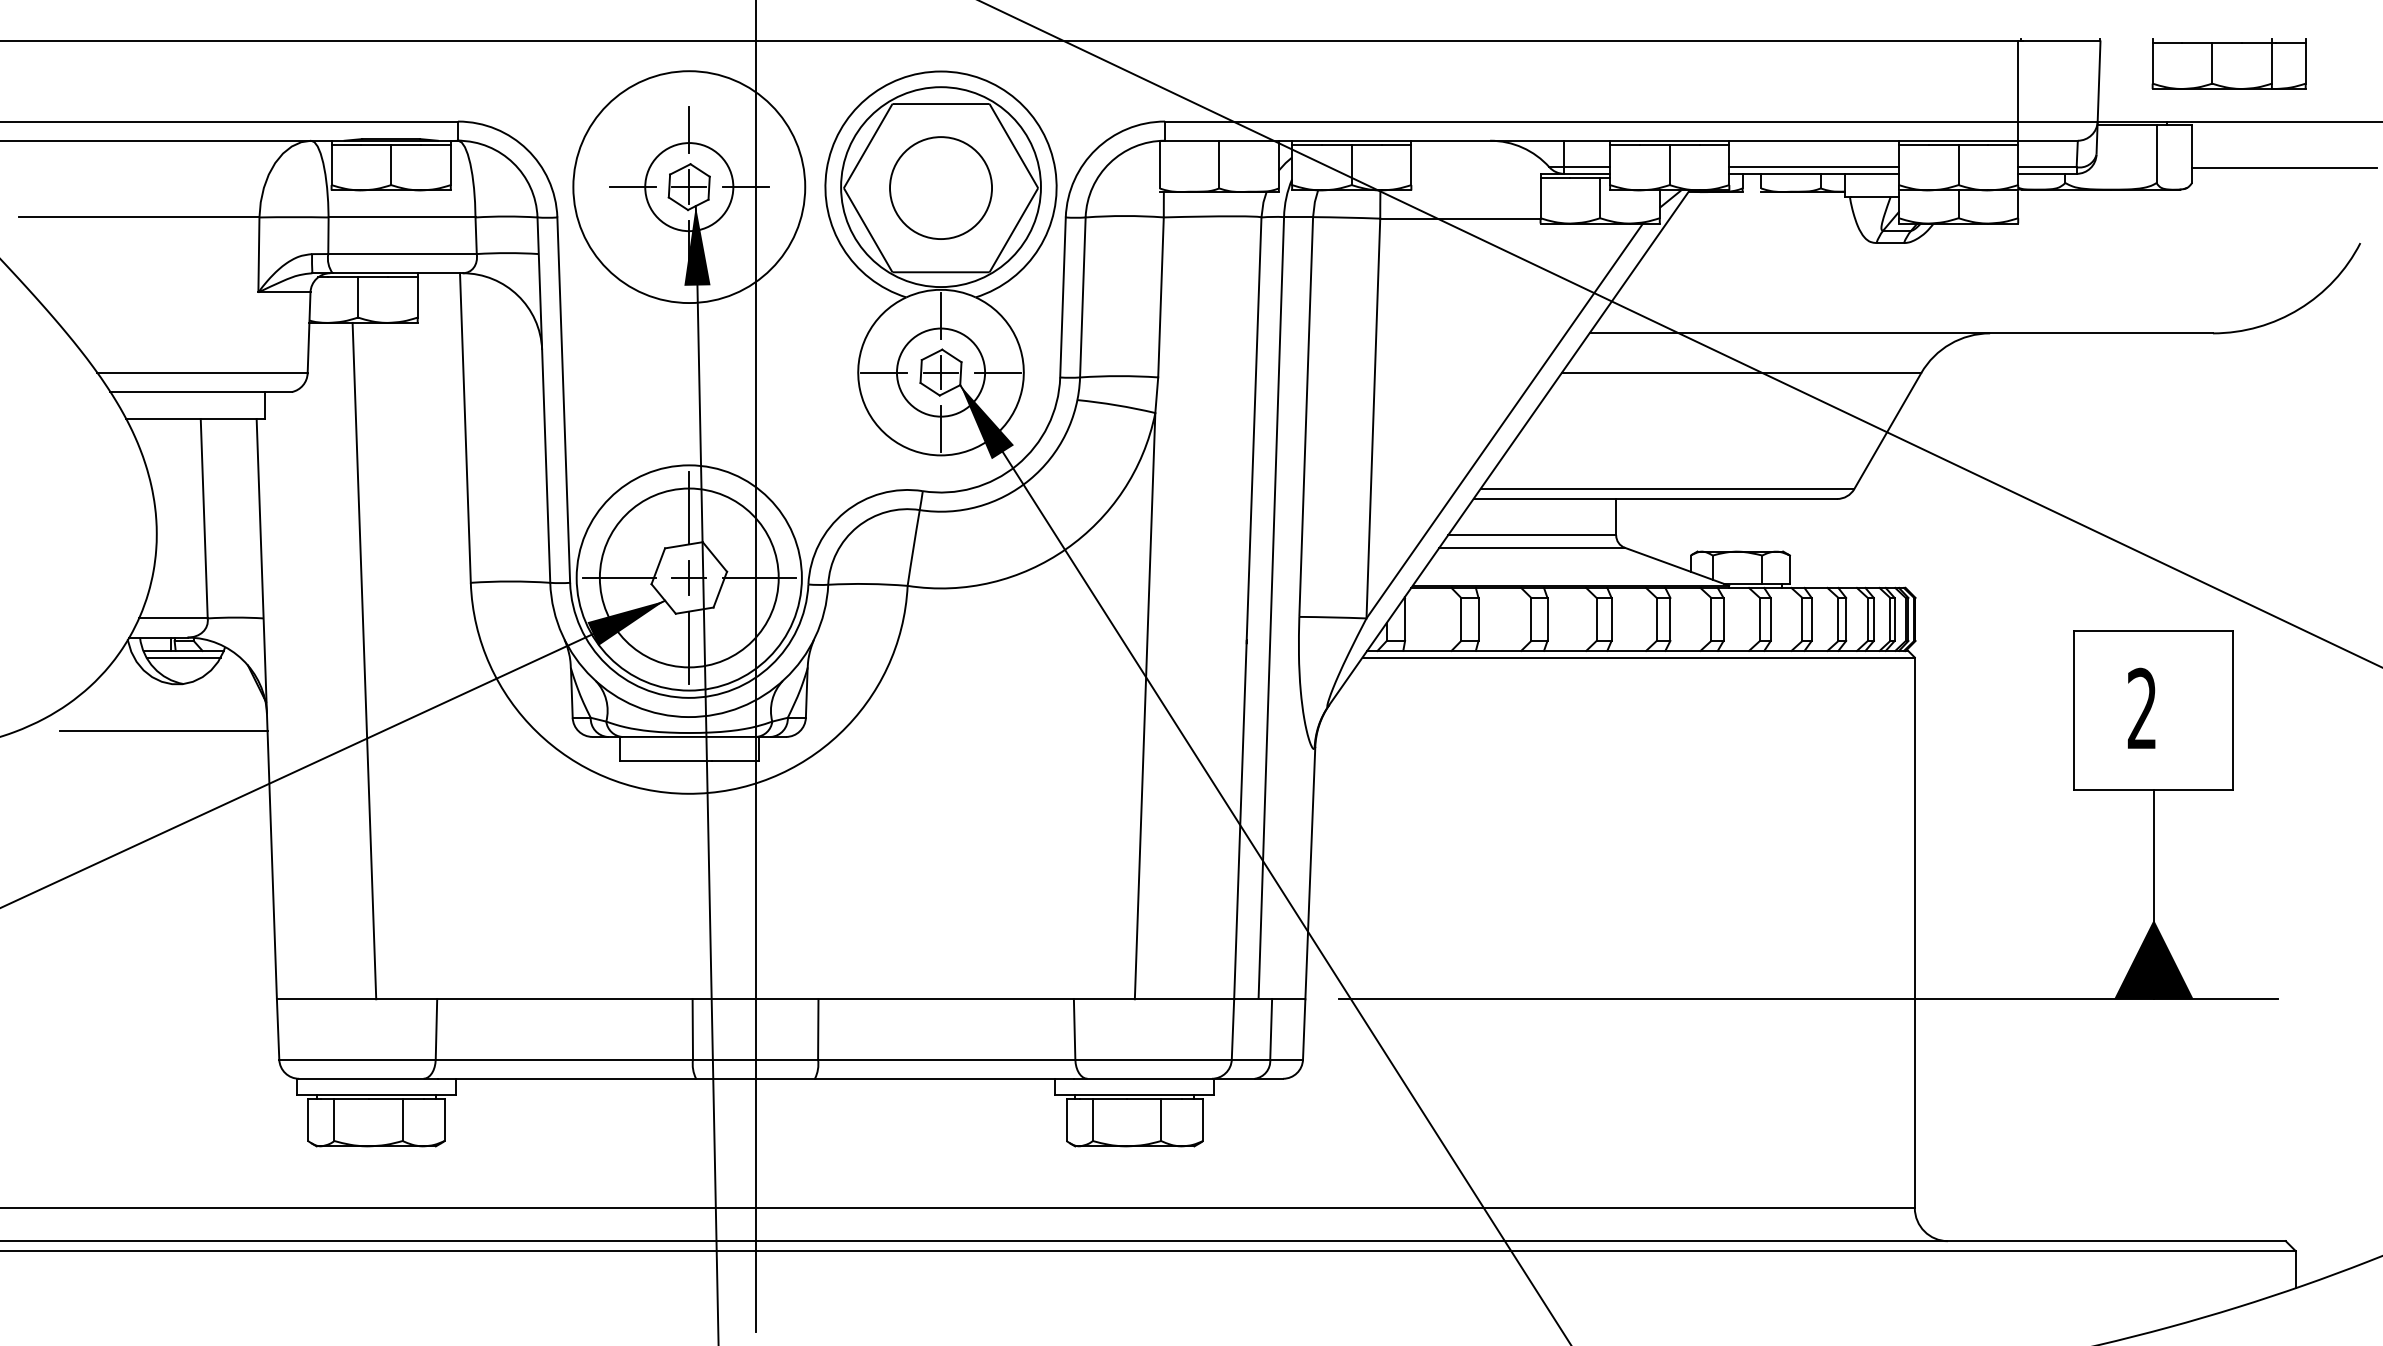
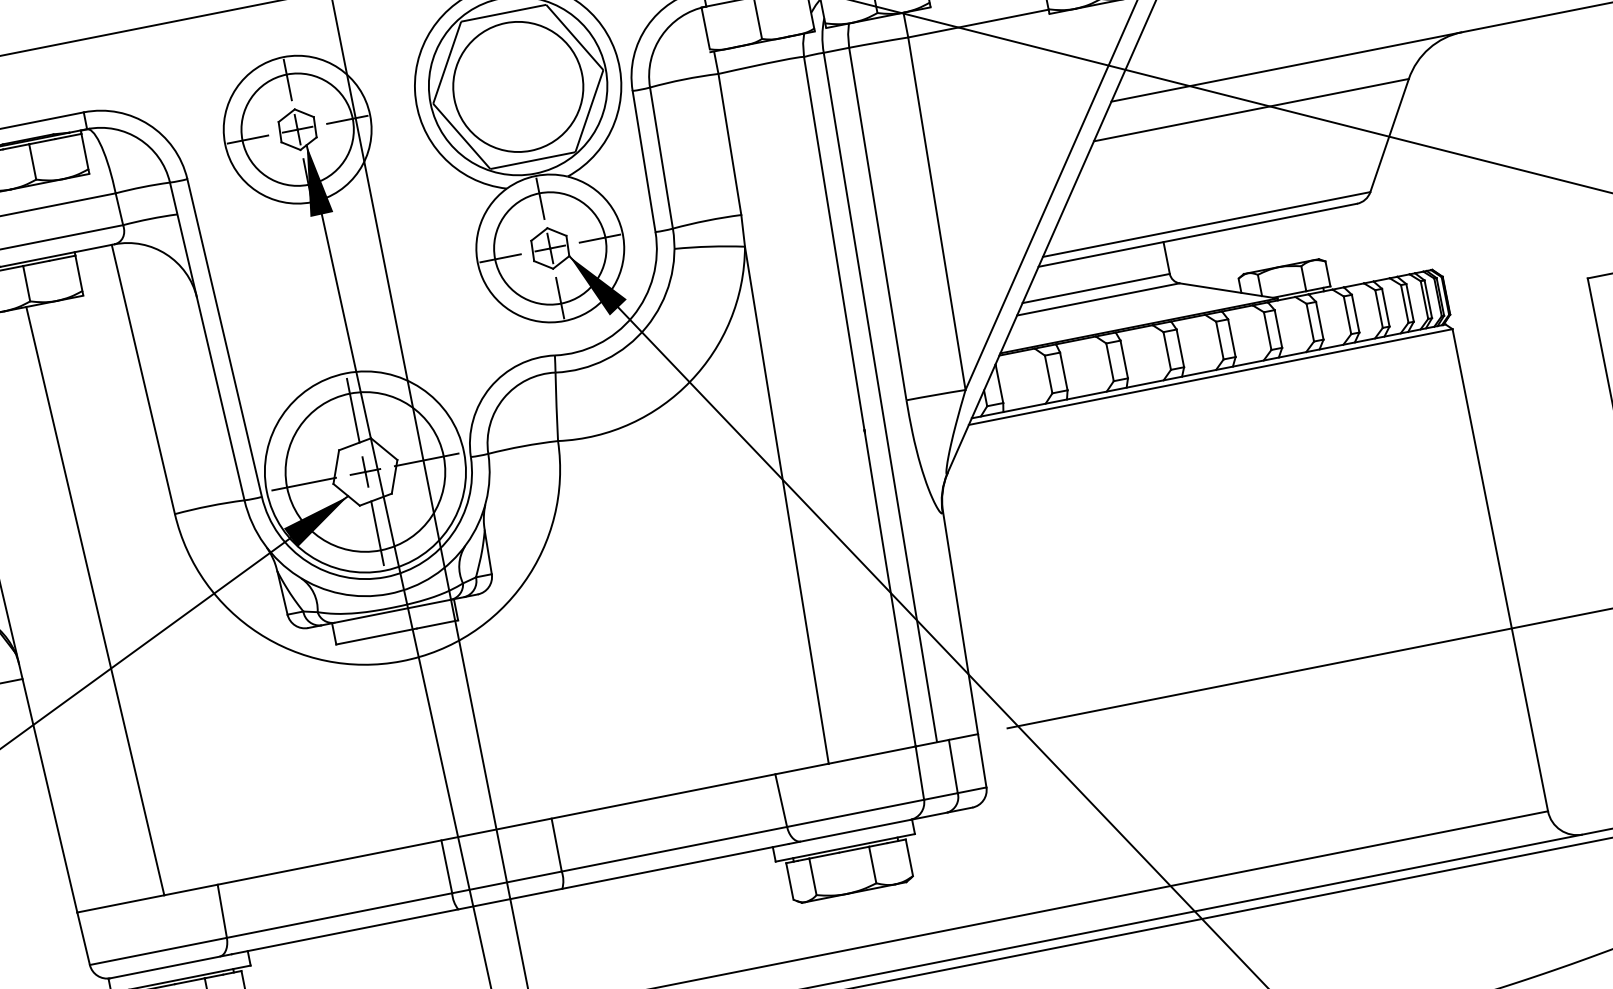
circle: (689, 186) -> (297, 129), size x0.71
circle: (689, 187) -> (297, 129), size x1.43
circle: (940, 187) -> (517, 86), size x1.43
circle: (940, 372) -> (549, 248), size x1.43

